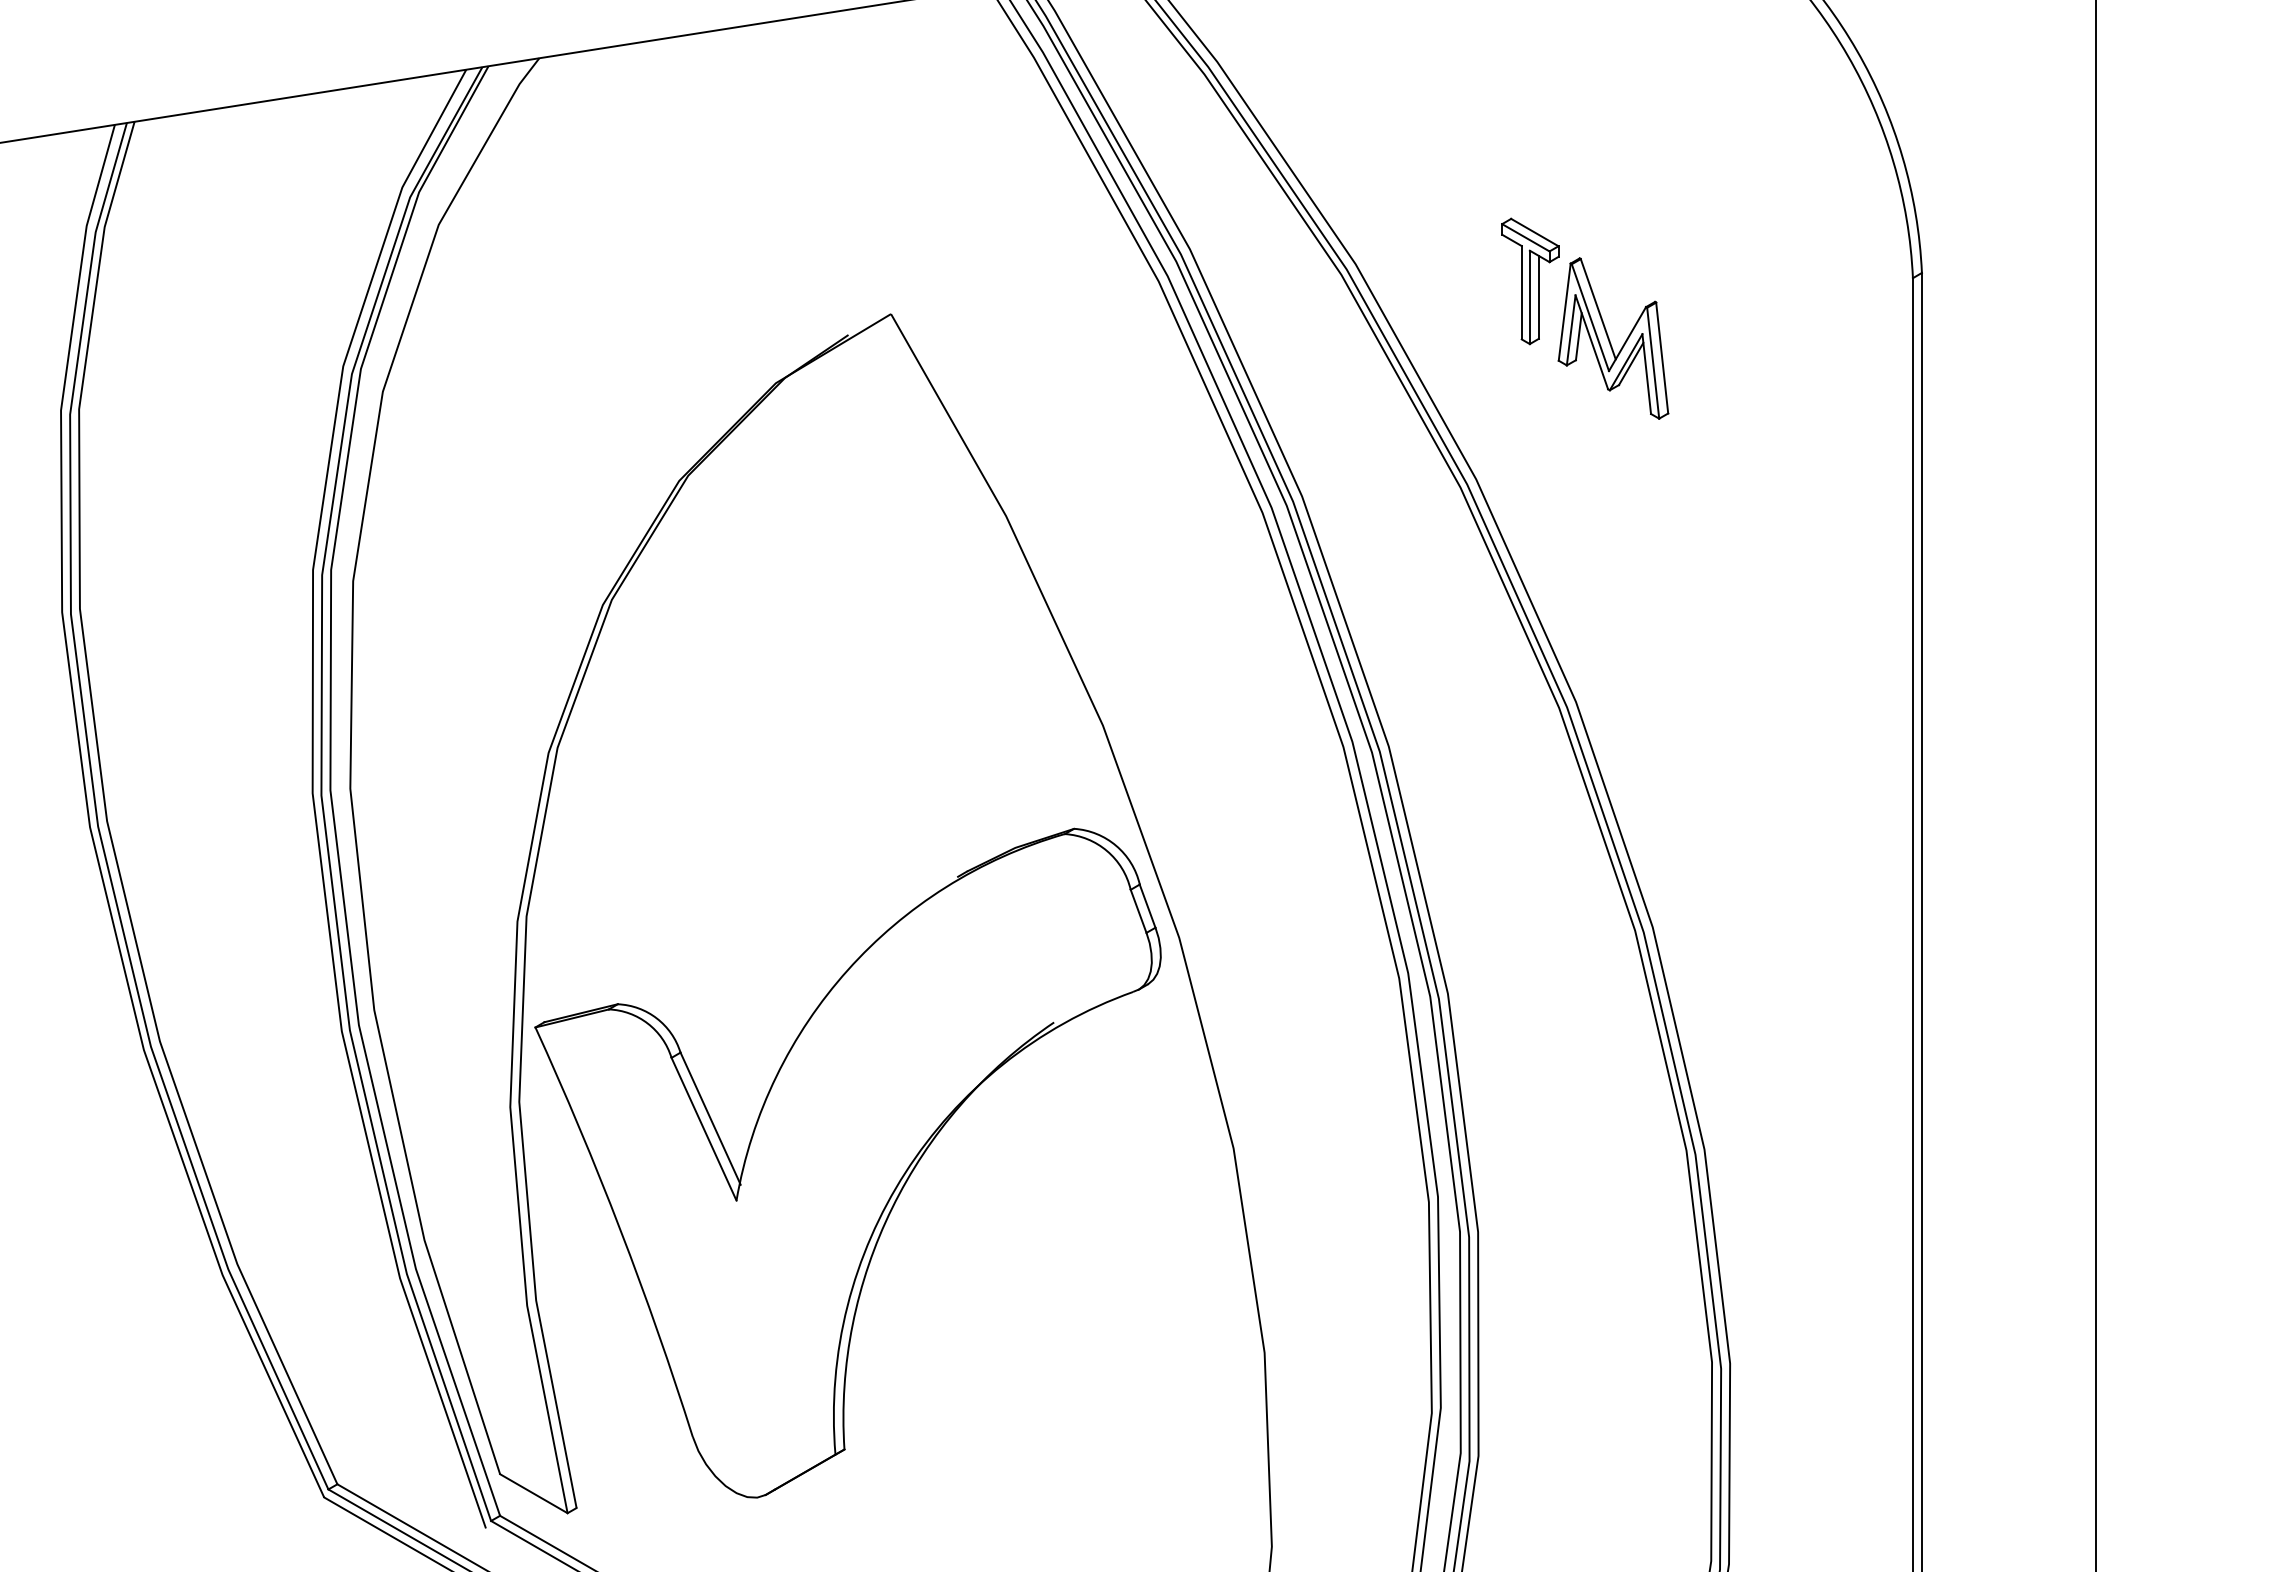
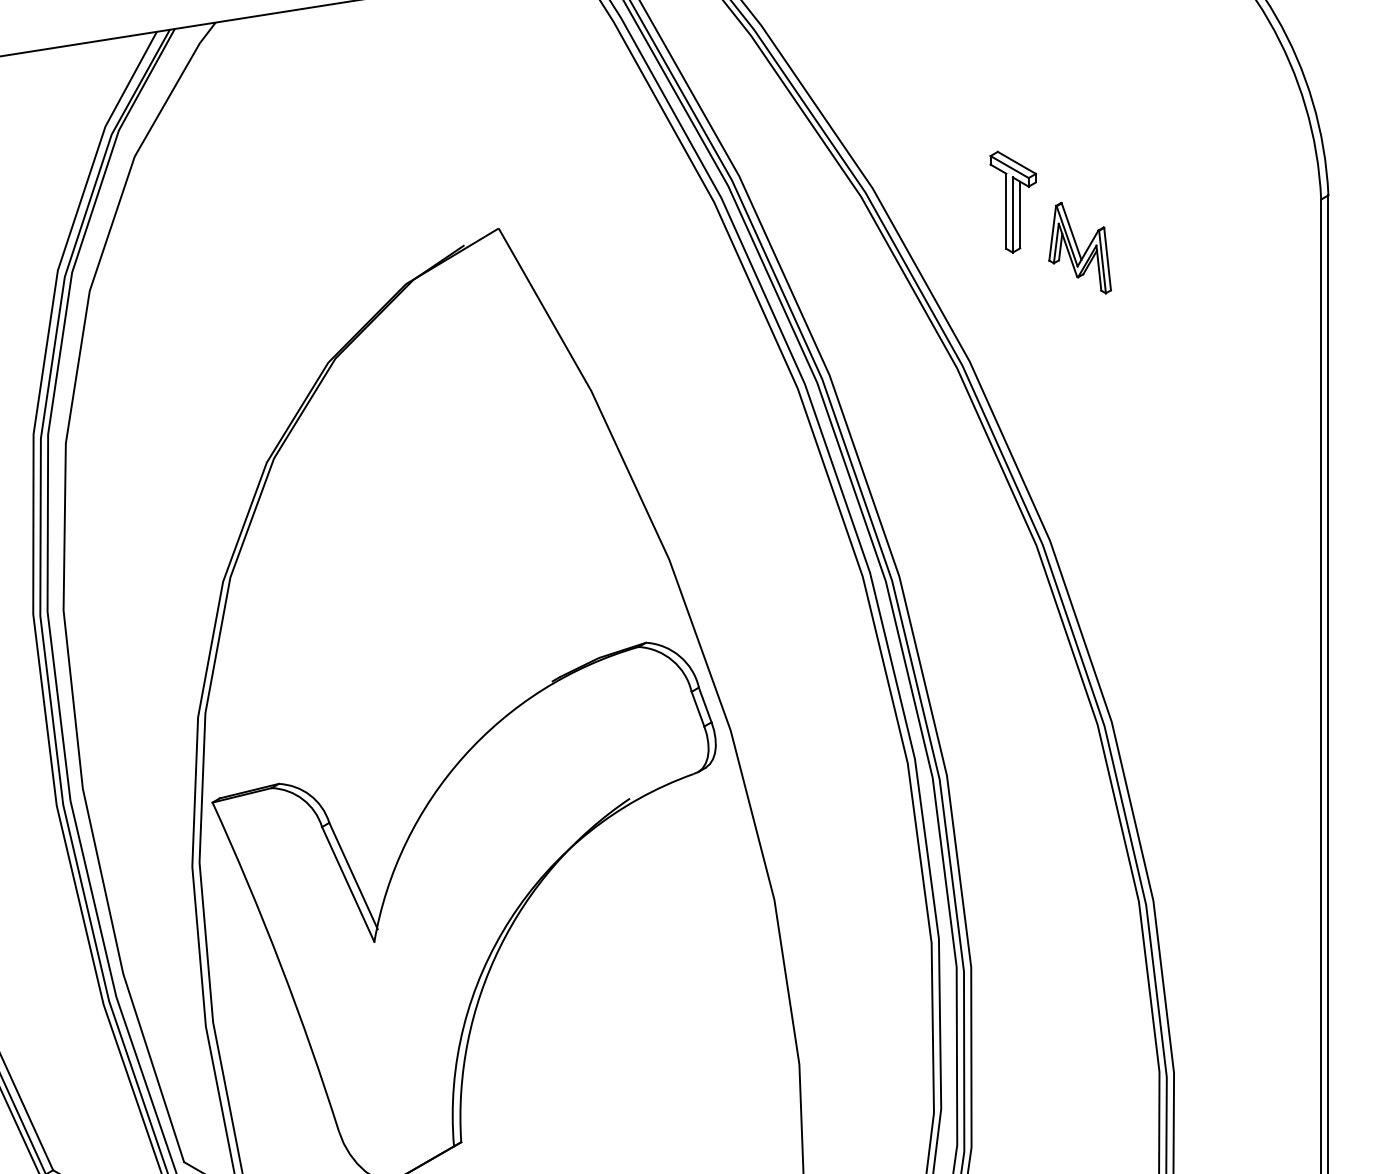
part: (1613, 338) -> (1080, 248), size x0.7

